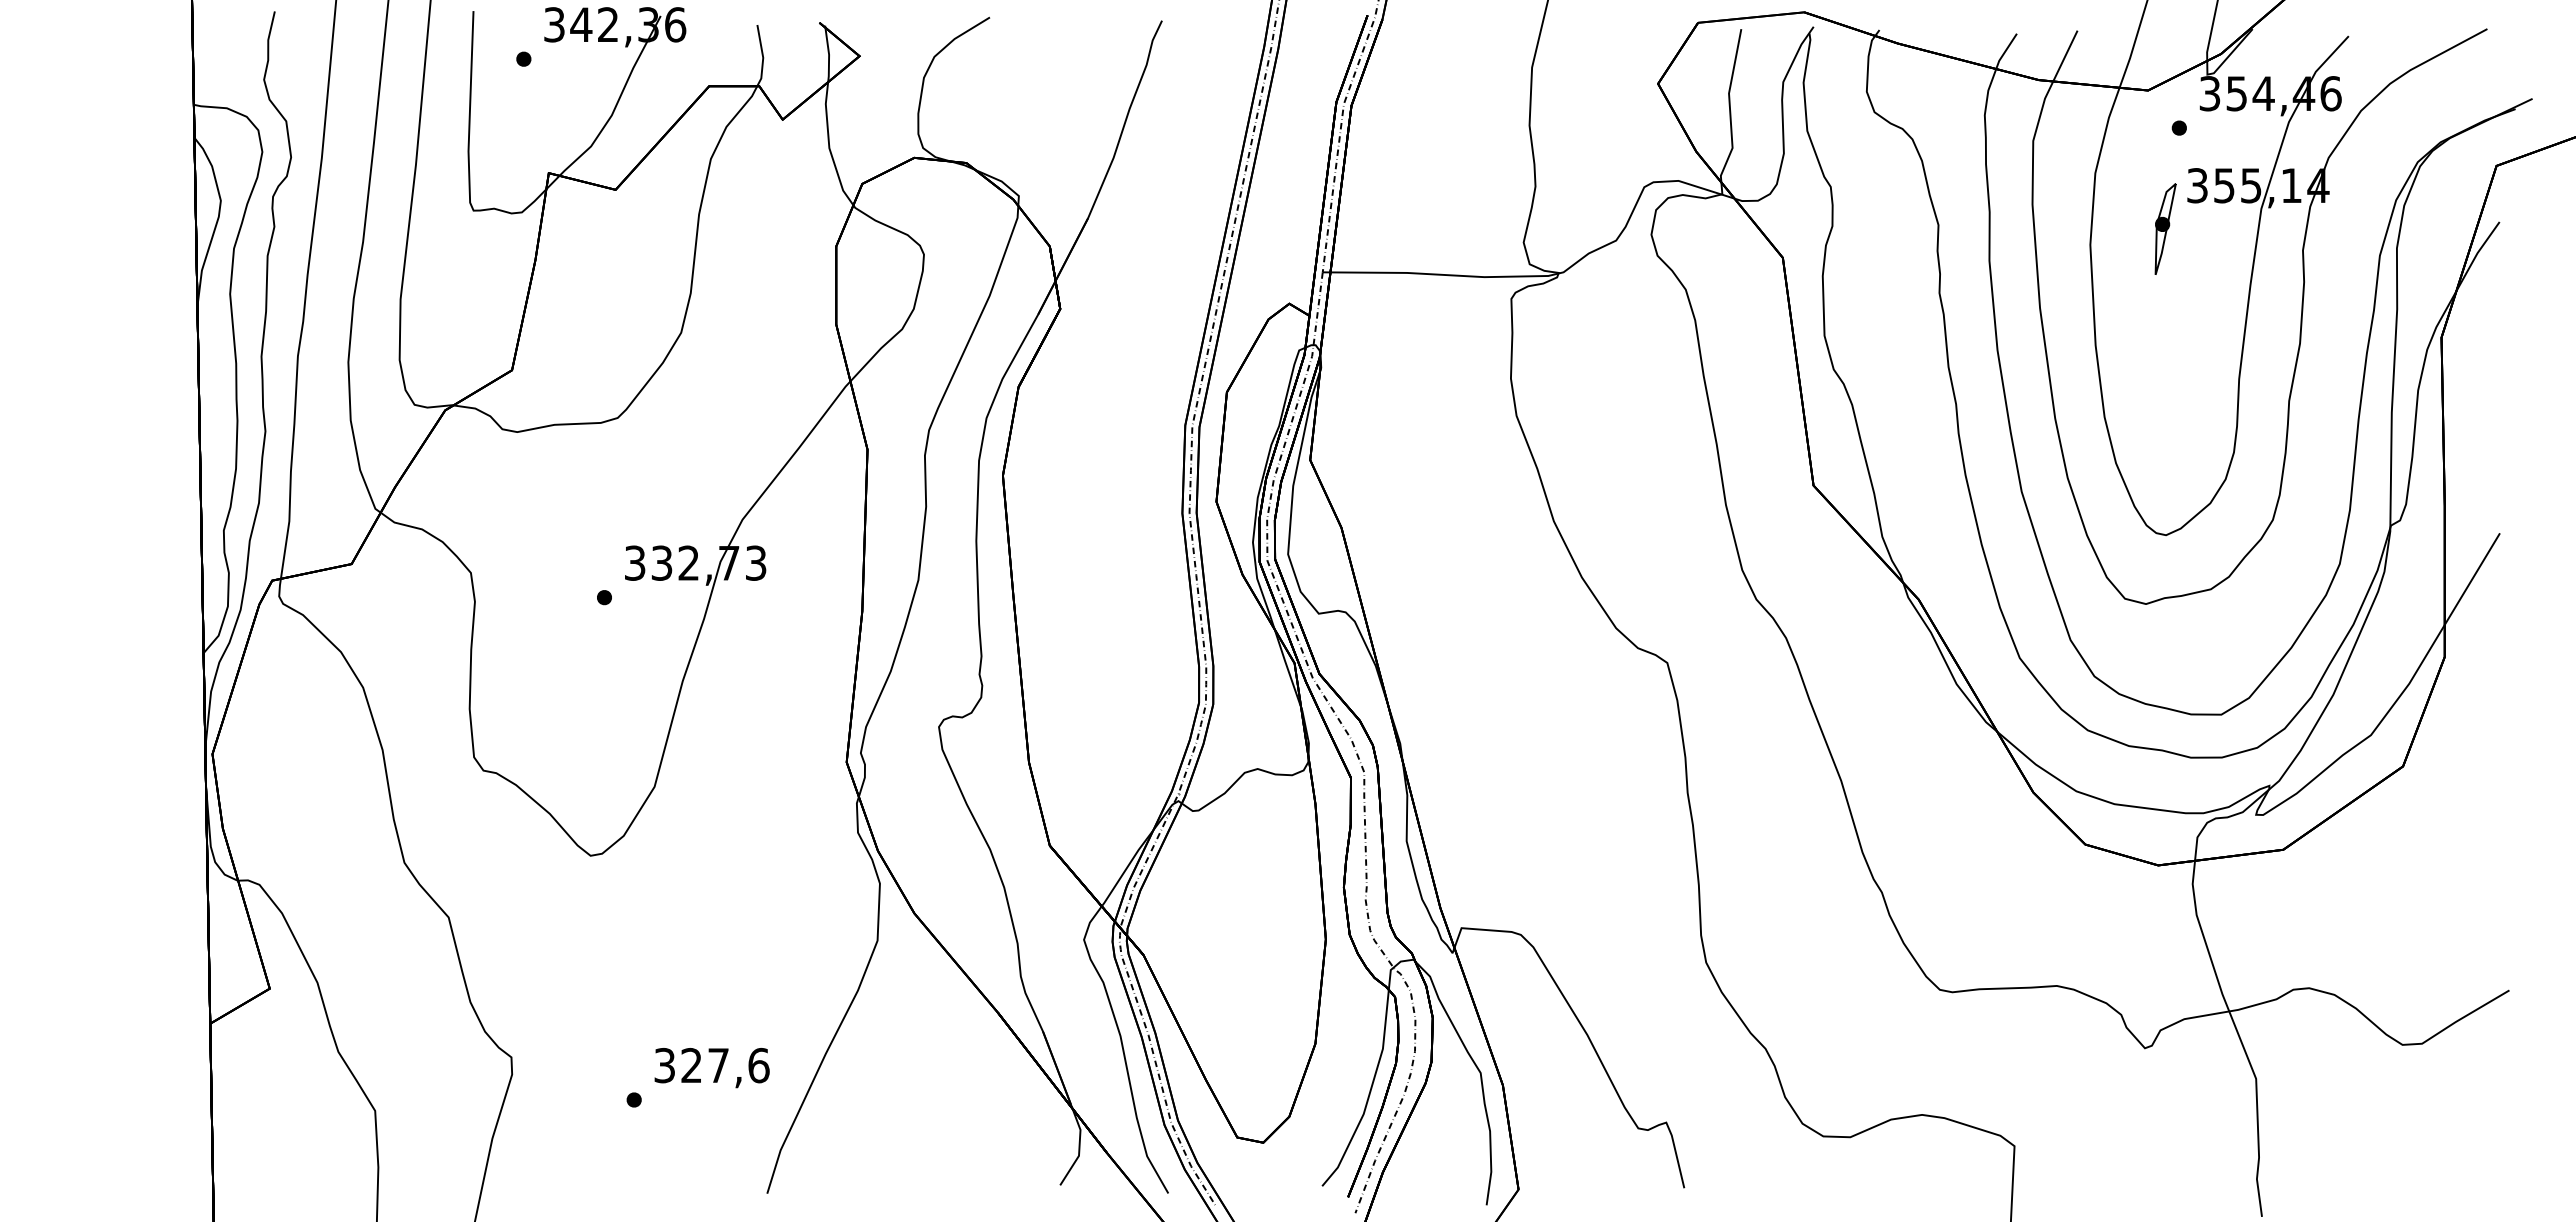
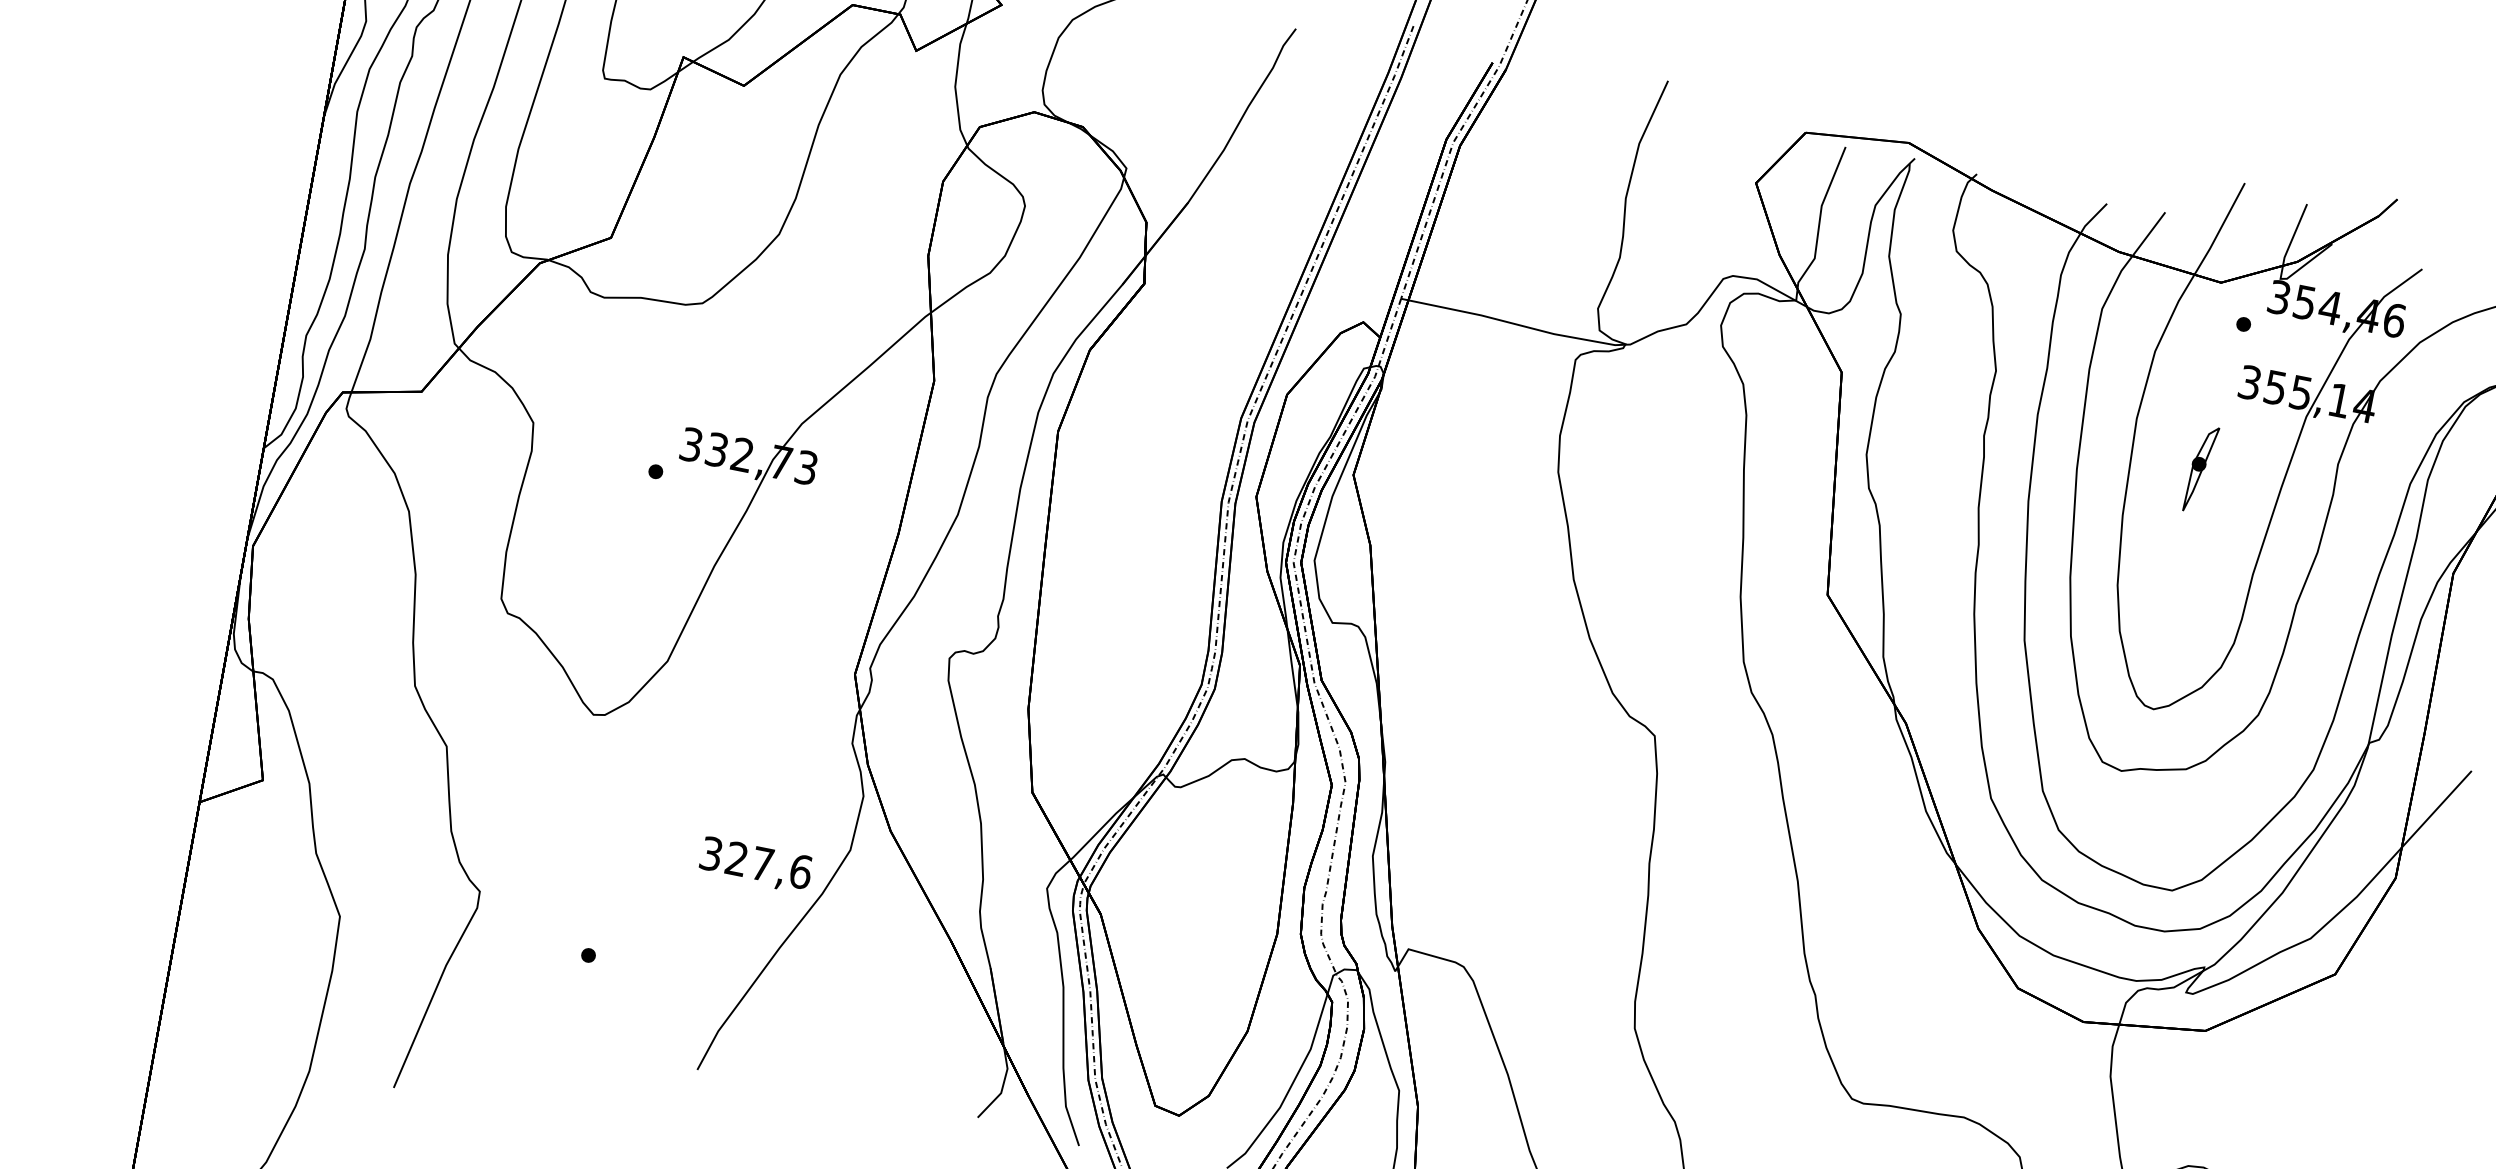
part: (2165, 228) -> (2201, 468), moved
text: (711, 1068) -> (755, 865), moved

